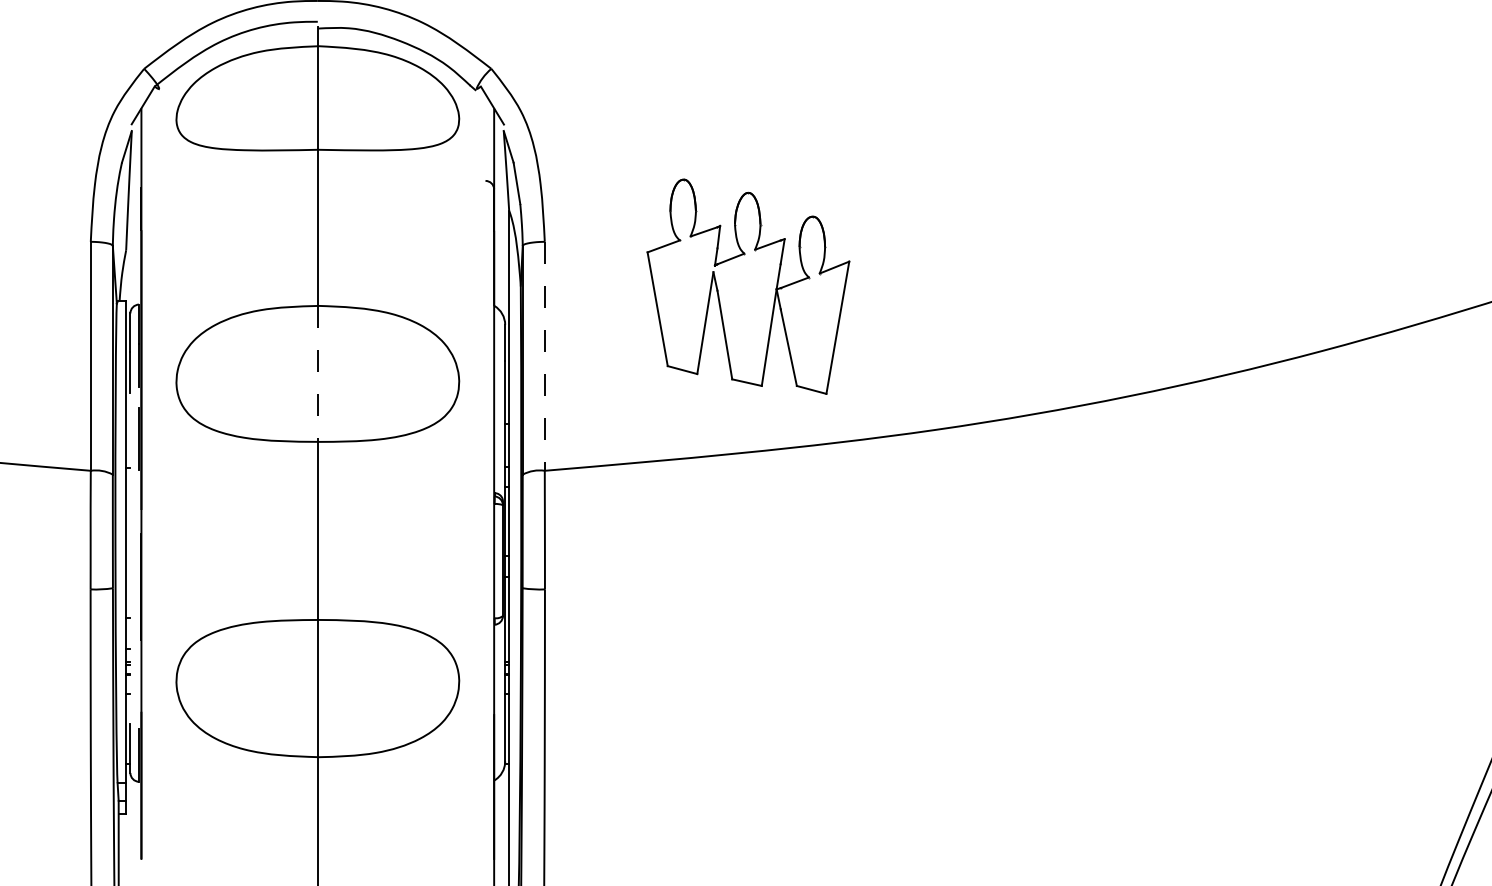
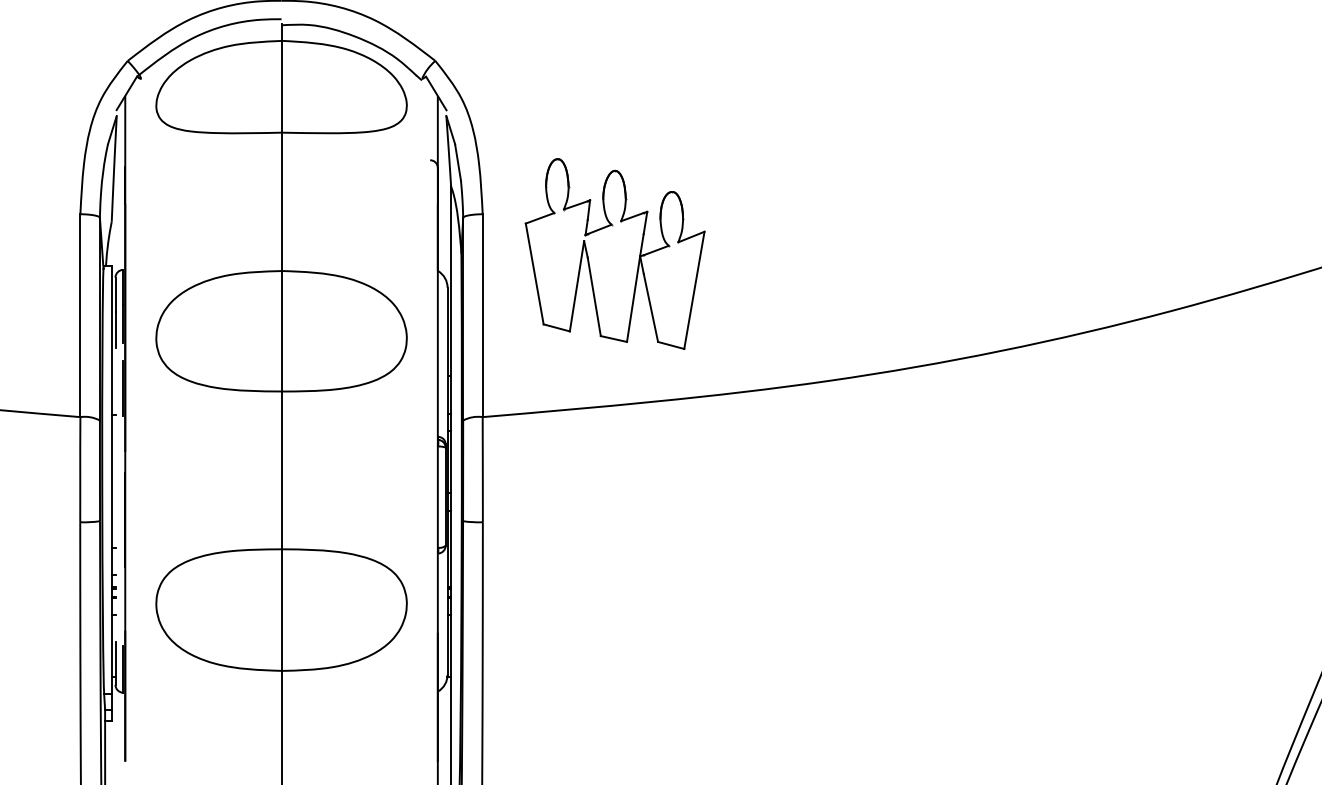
part: (747, 286) -> (614, 253), moved
line: (544, 357) -> (482, 316), dashed -> solid
line: (317, 374) -> (281, 331), dashed -> solid

